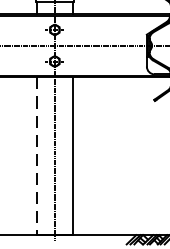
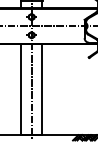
line: (37, 157) -> (21, 90), dashed -> solid

